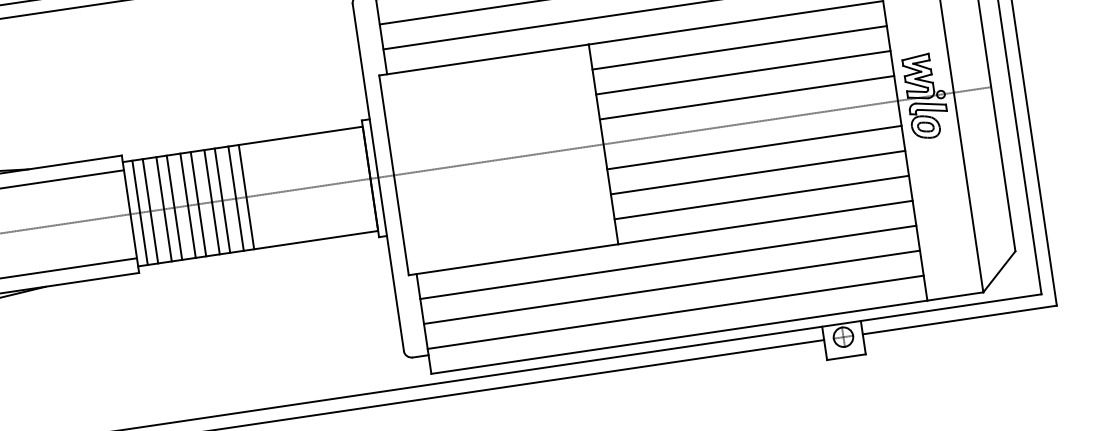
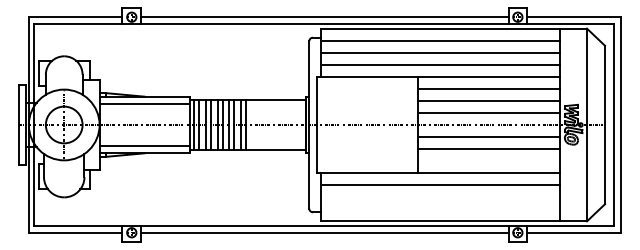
line: (760, 198) -> (488, 161), removed
line: (672, 287) -> (440, 197), removed
line: (676, 312) -> (440, 209), removed

